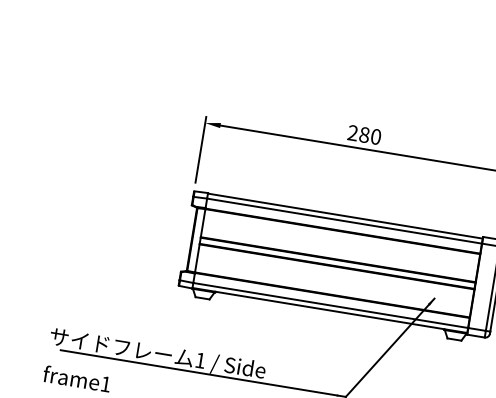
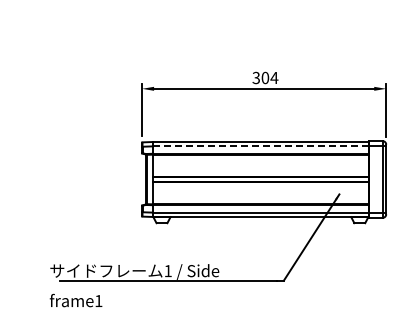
text: (364, 134) -> (265, 77), 280 -> 304
line: (343, 221) -> (260, 146), solid -> dashed

